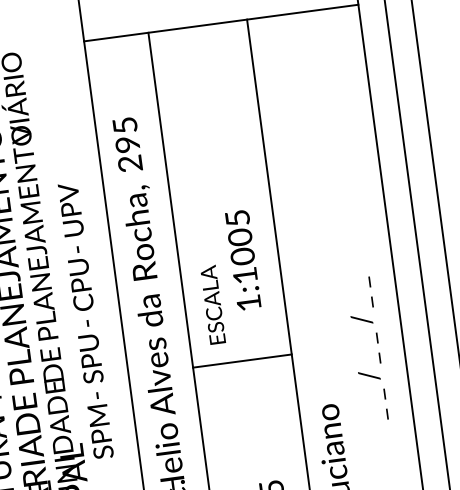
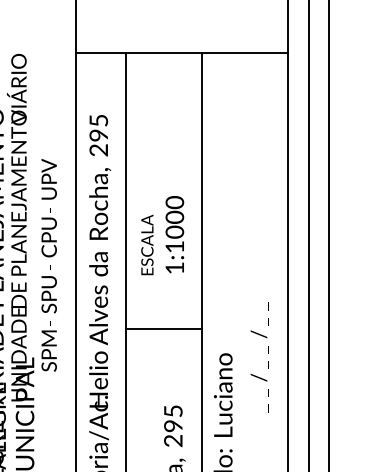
text: (237, 218) -> (174, 202), 1:1005 -> 1:1000
text: (213, 304) -> (147, 244), moved
text: (366, 349) -> (259, 357), moved
line: (241, 361) -> (163, 328), moved

